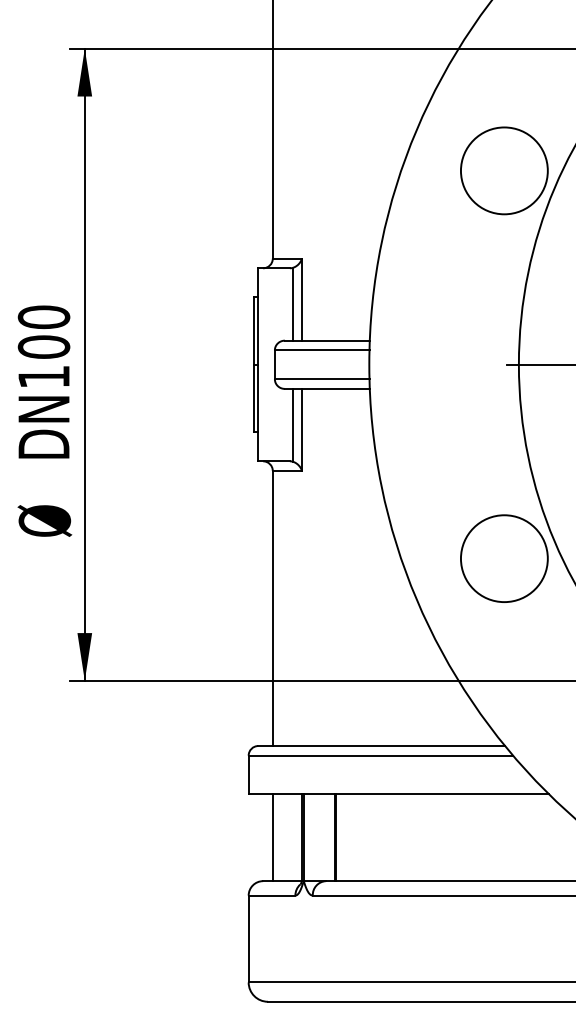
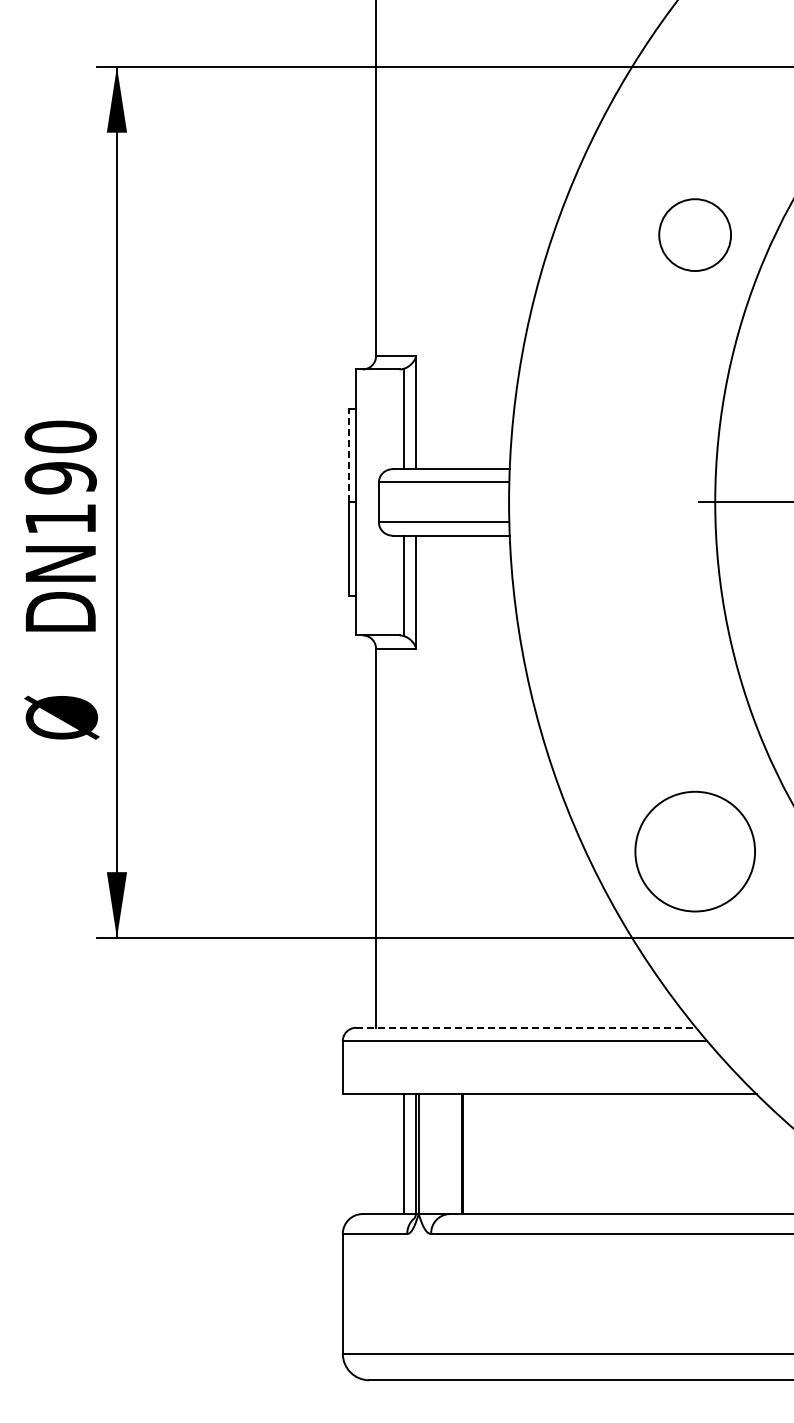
circle: (503, 170) -> (694, 234), size x0.6
line: (253, 330) -> (349, 455), solid -> dashed
text: (43, 346) -> (60, 477), DN100 -> DN190
circle: (503, 558) -> (694, 851), moved
line: (381, 745) -> (526, 1027), solid -> dashed
line: (273, 837) -> (404, 1154), moved

